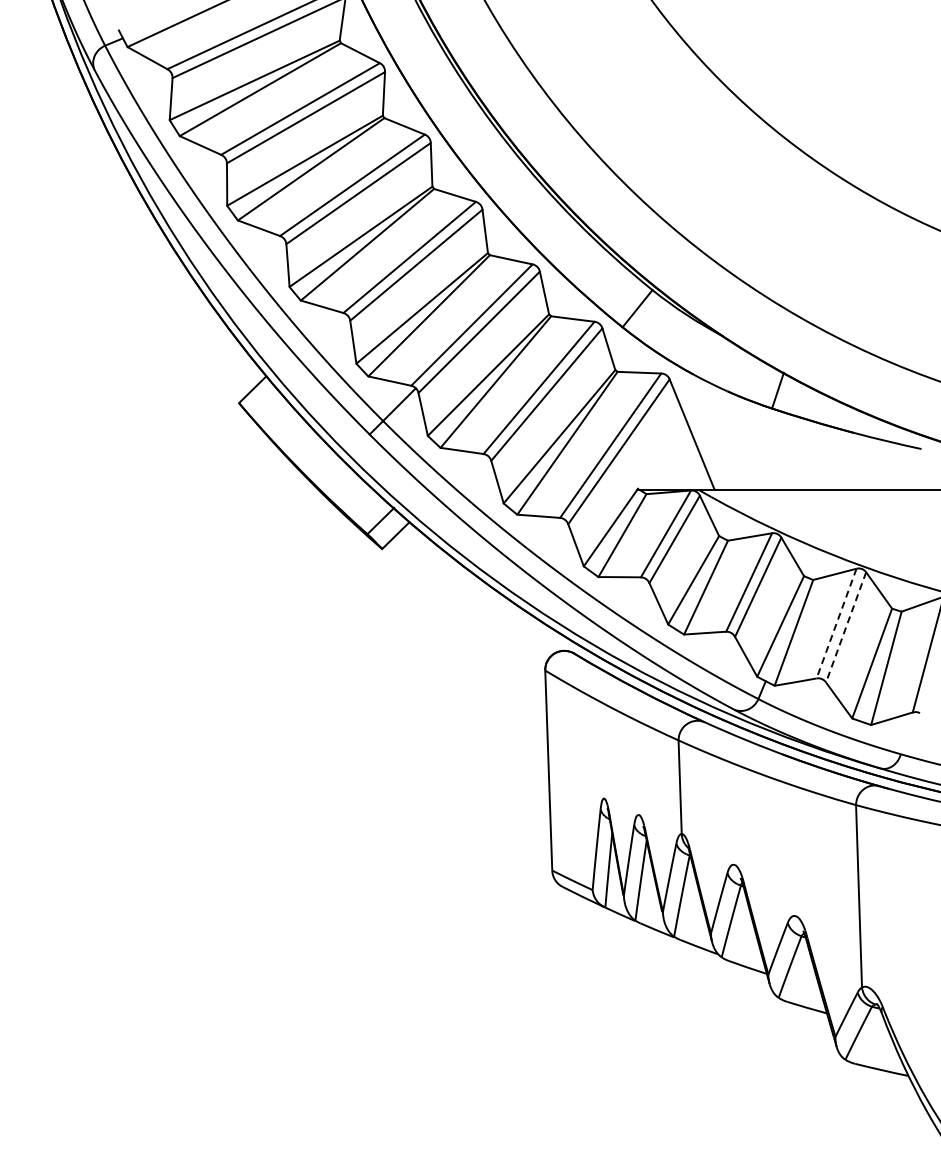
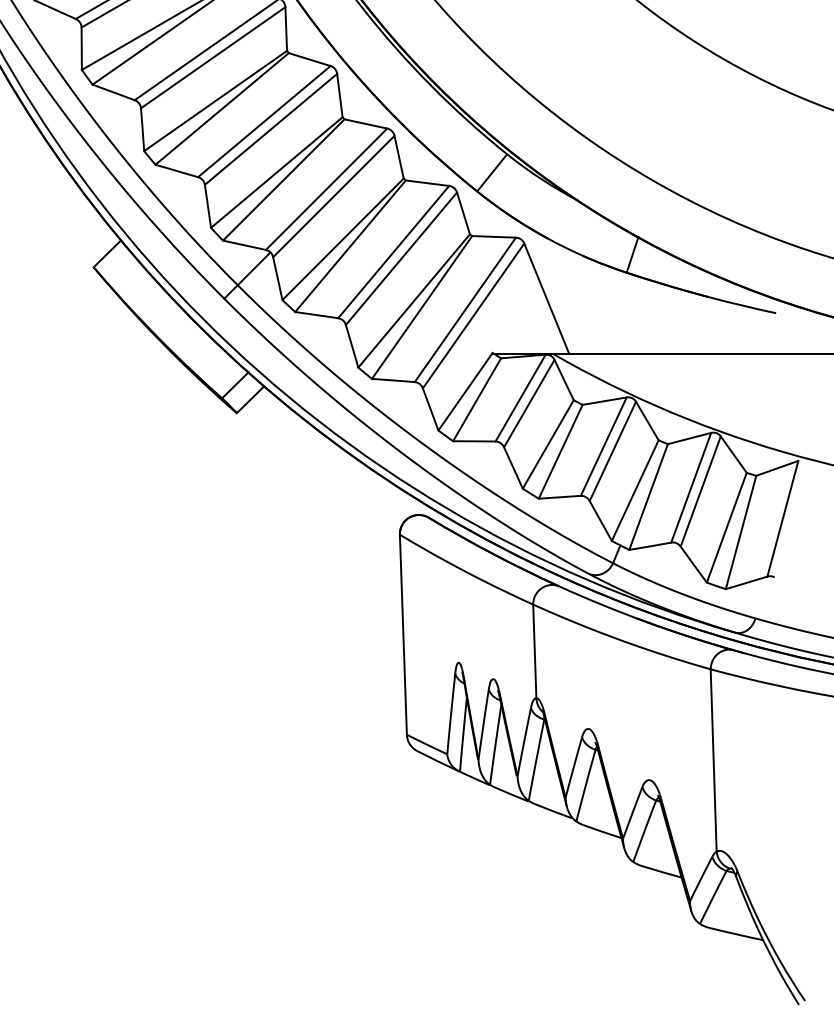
line: (836, 624) -> (691, 488), dashed -> solid
line: (846, 627) -> (701, 491), dashed -> solid

